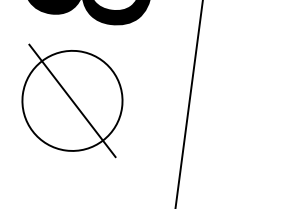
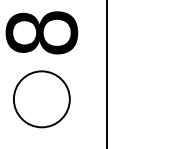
line: (71, 101) -> (41, 99), removed

